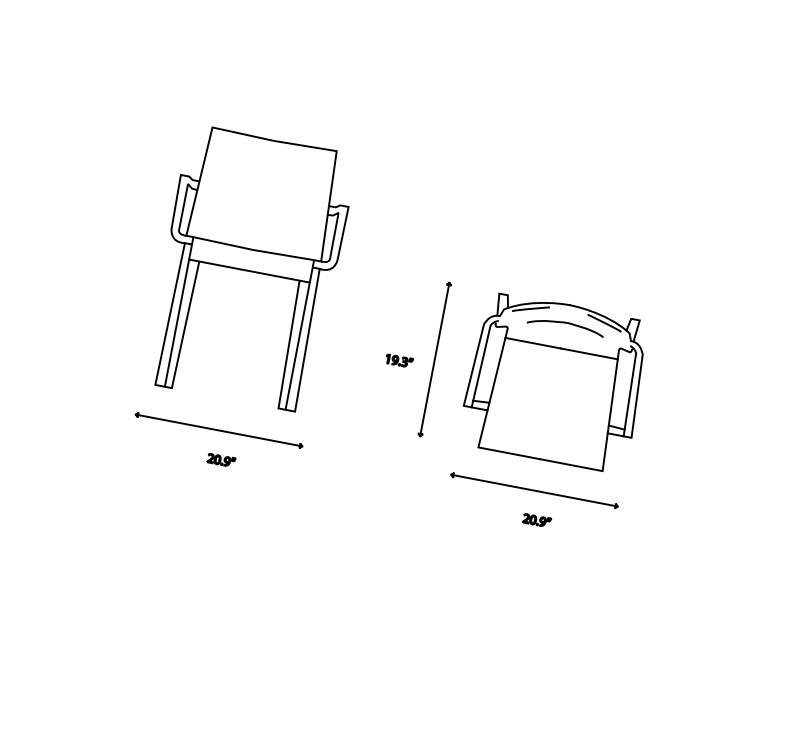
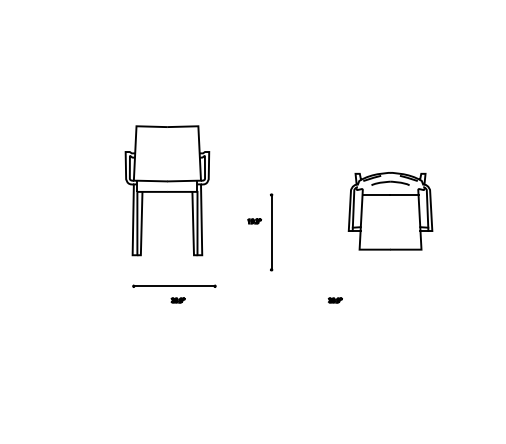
part: (250, 268) -> (167, 190), moved
part: (398, 361) -> (254, 221), moved
part: (555, 382) -> (390, 211), moved
part: (534, 489) -> (331, 285), removed

